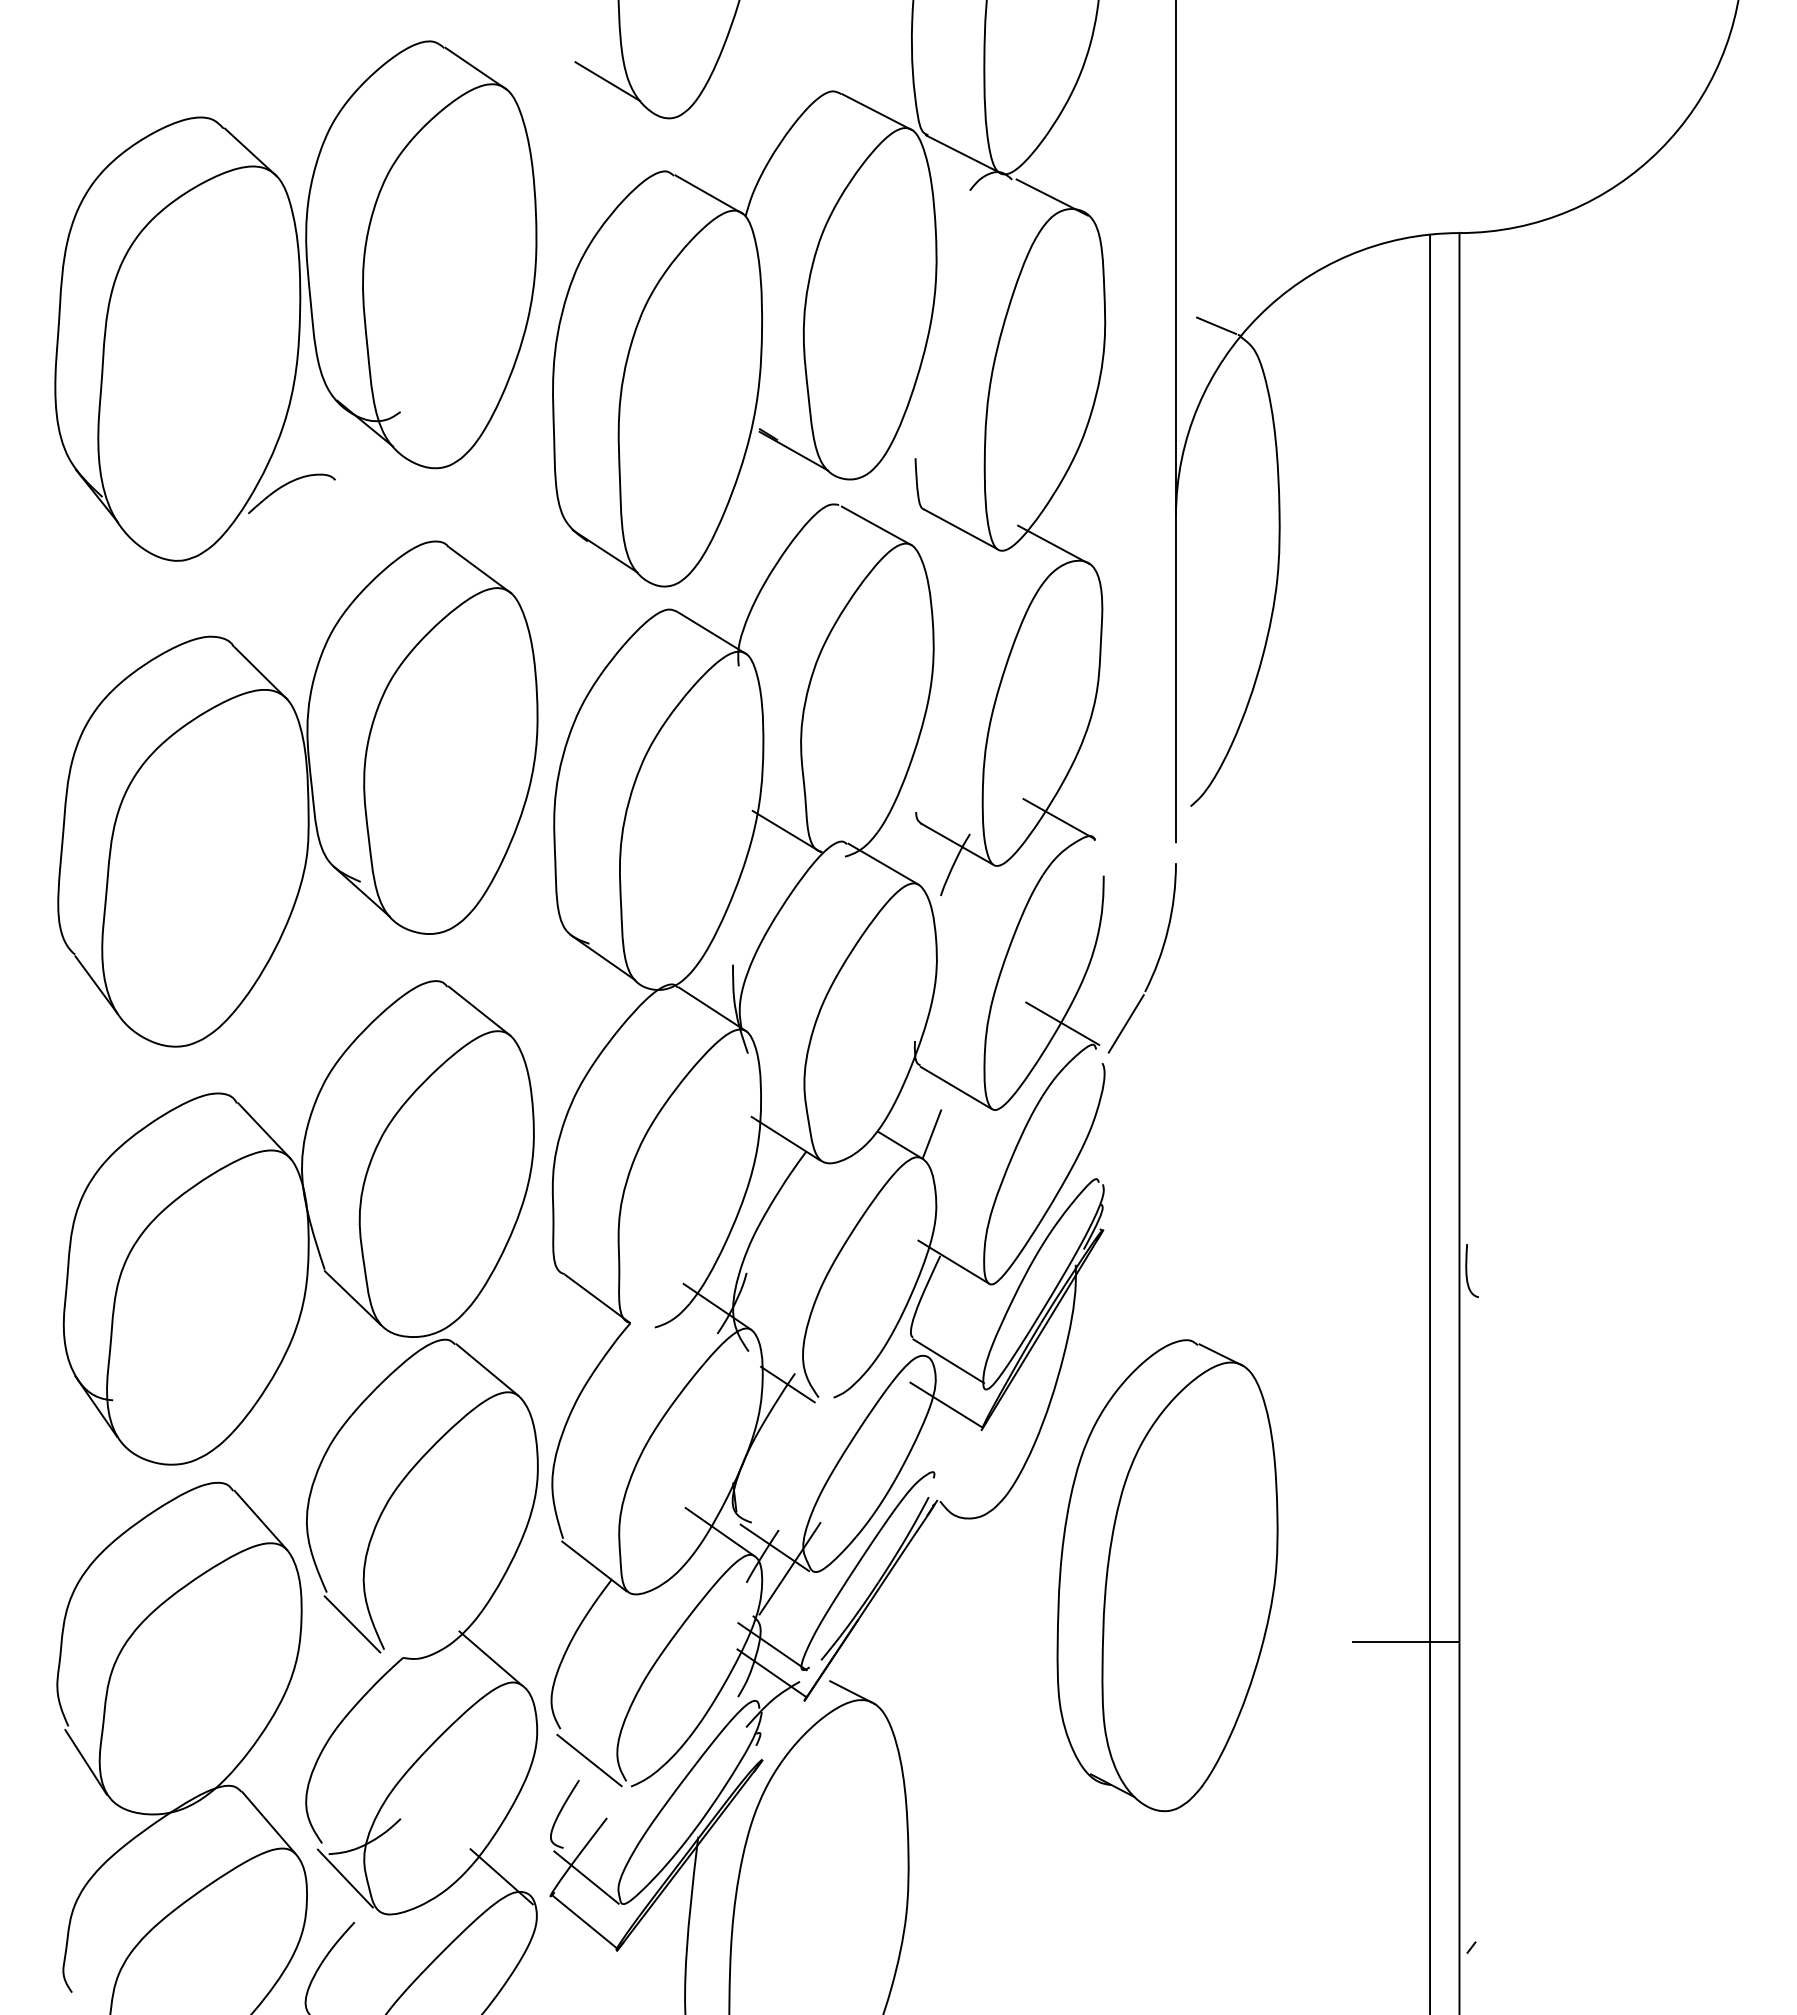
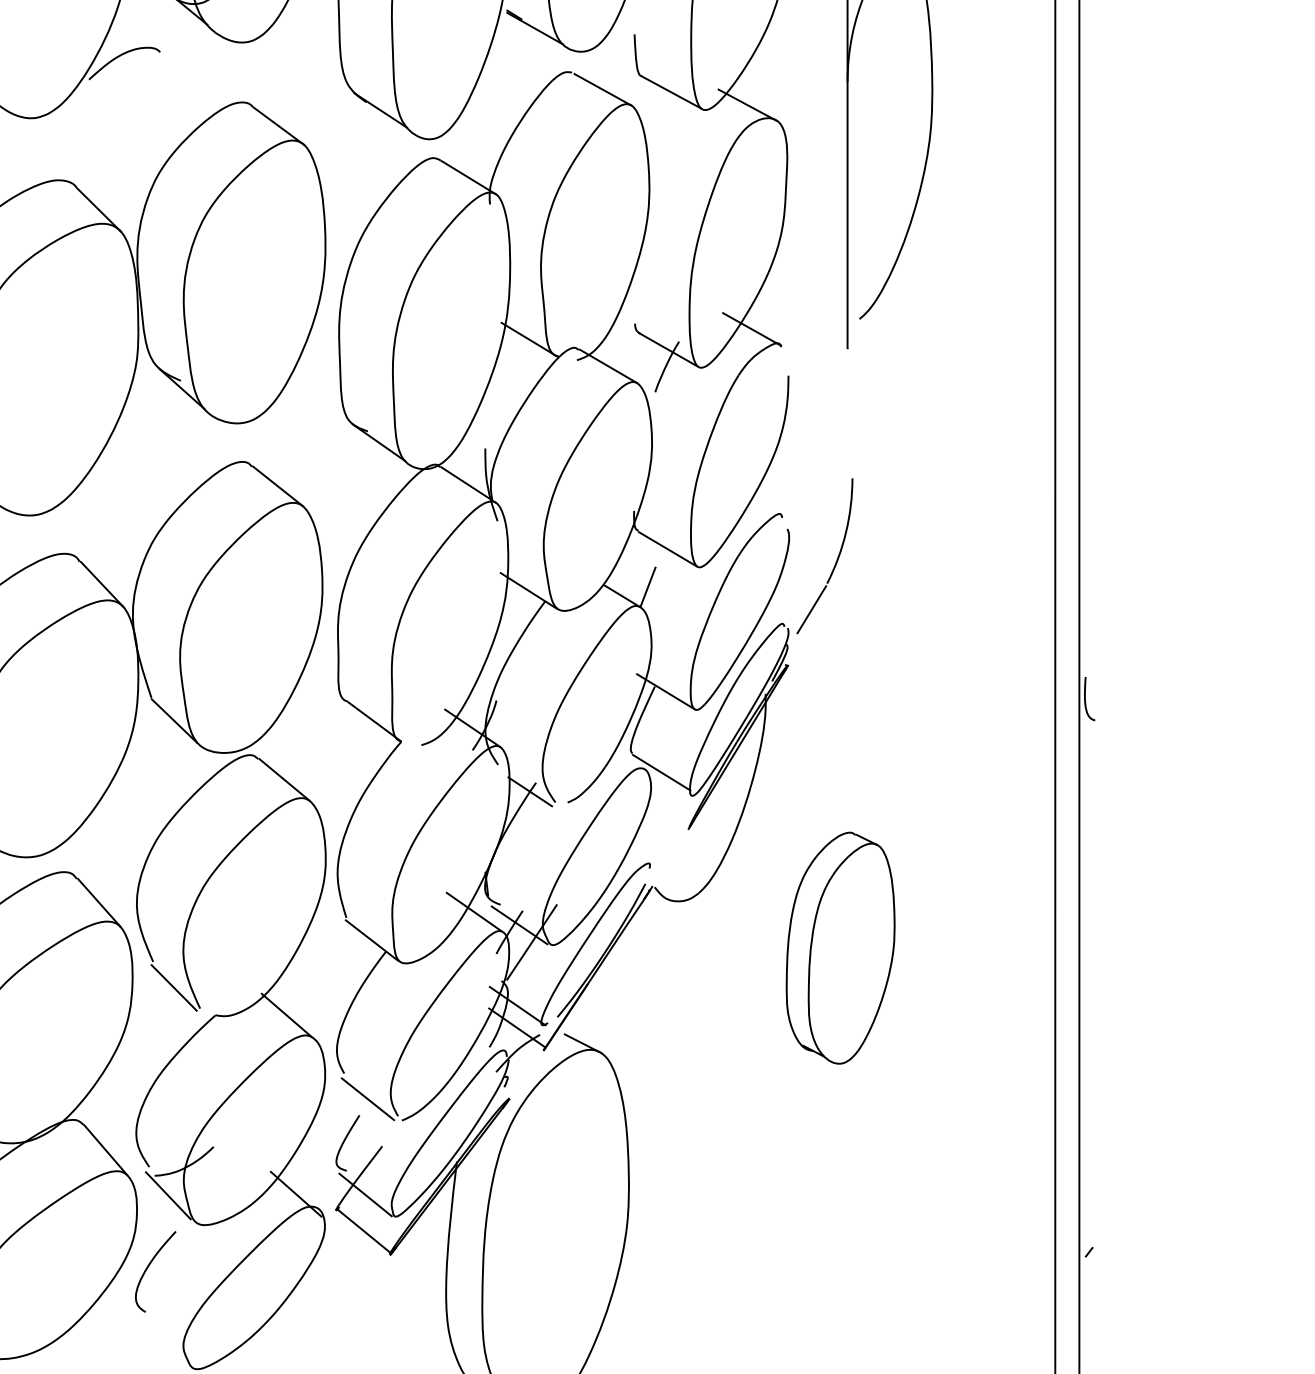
part: (1155, 965) -> (835, 561), moved
line: (1062, 1023) -> (754, 496), removed
line: (946, 1404) -> (659, 808), removed
part: (1167, 1575) -> (840, 947), size x0.6
line: (1406, 1642) -> (1036, 1002), removed

